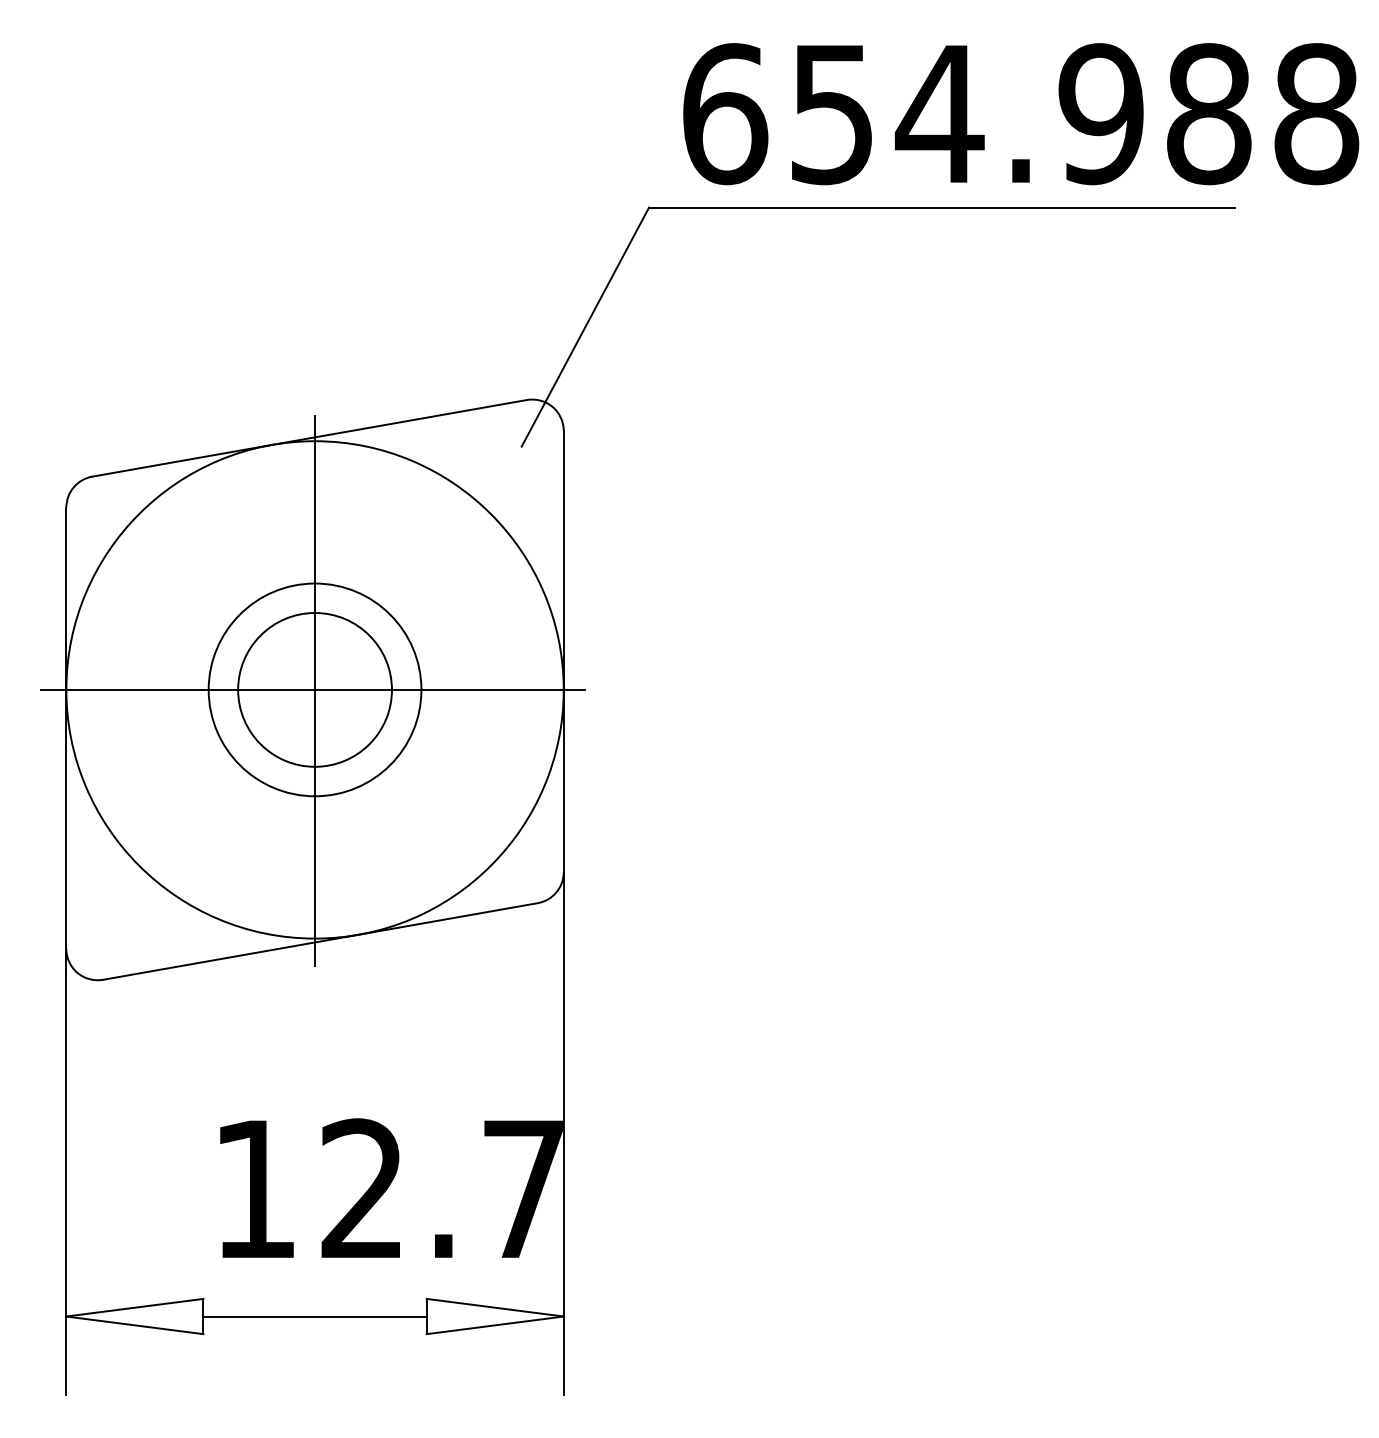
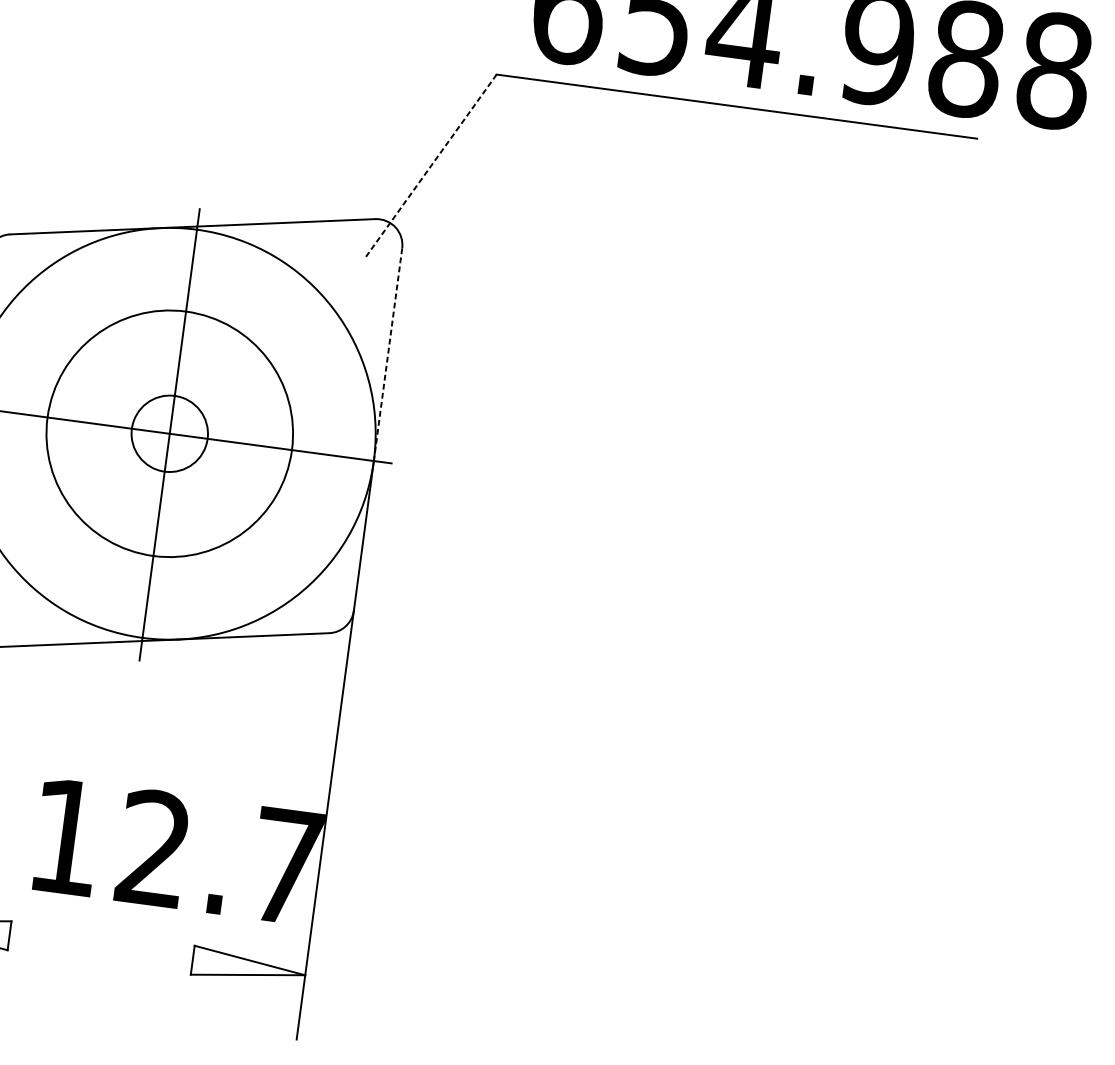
line: (585, 327) -> (431, 166), solid -> dashed
line: (563, 560) -> (387, 354), solid -> dashed
circle: (314, 689) -> (169, 433), size x0.6
circle: (314, 689) -> (169, 433), size x1.4
line: (314, 1316) -> (100, 947), removed

